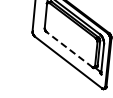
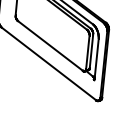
line: (69, 49) -> (50, 45), dashed -> solid

